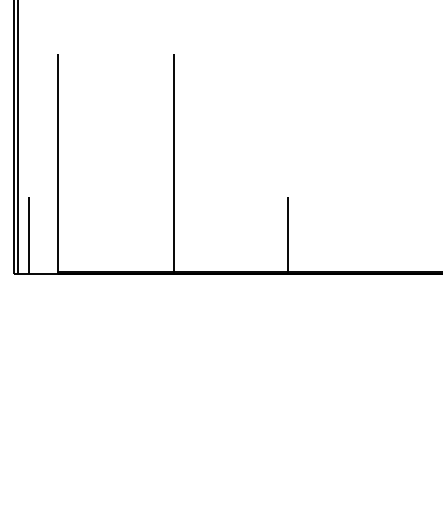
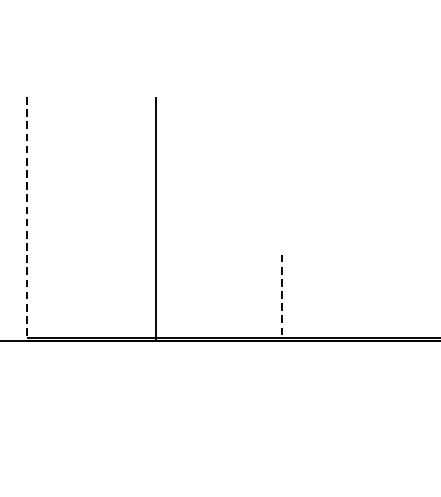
line: (57, 164) -> (26, 219), solid -> dashed
line: (288, 235) -> (282, 297), solid -> dashed

